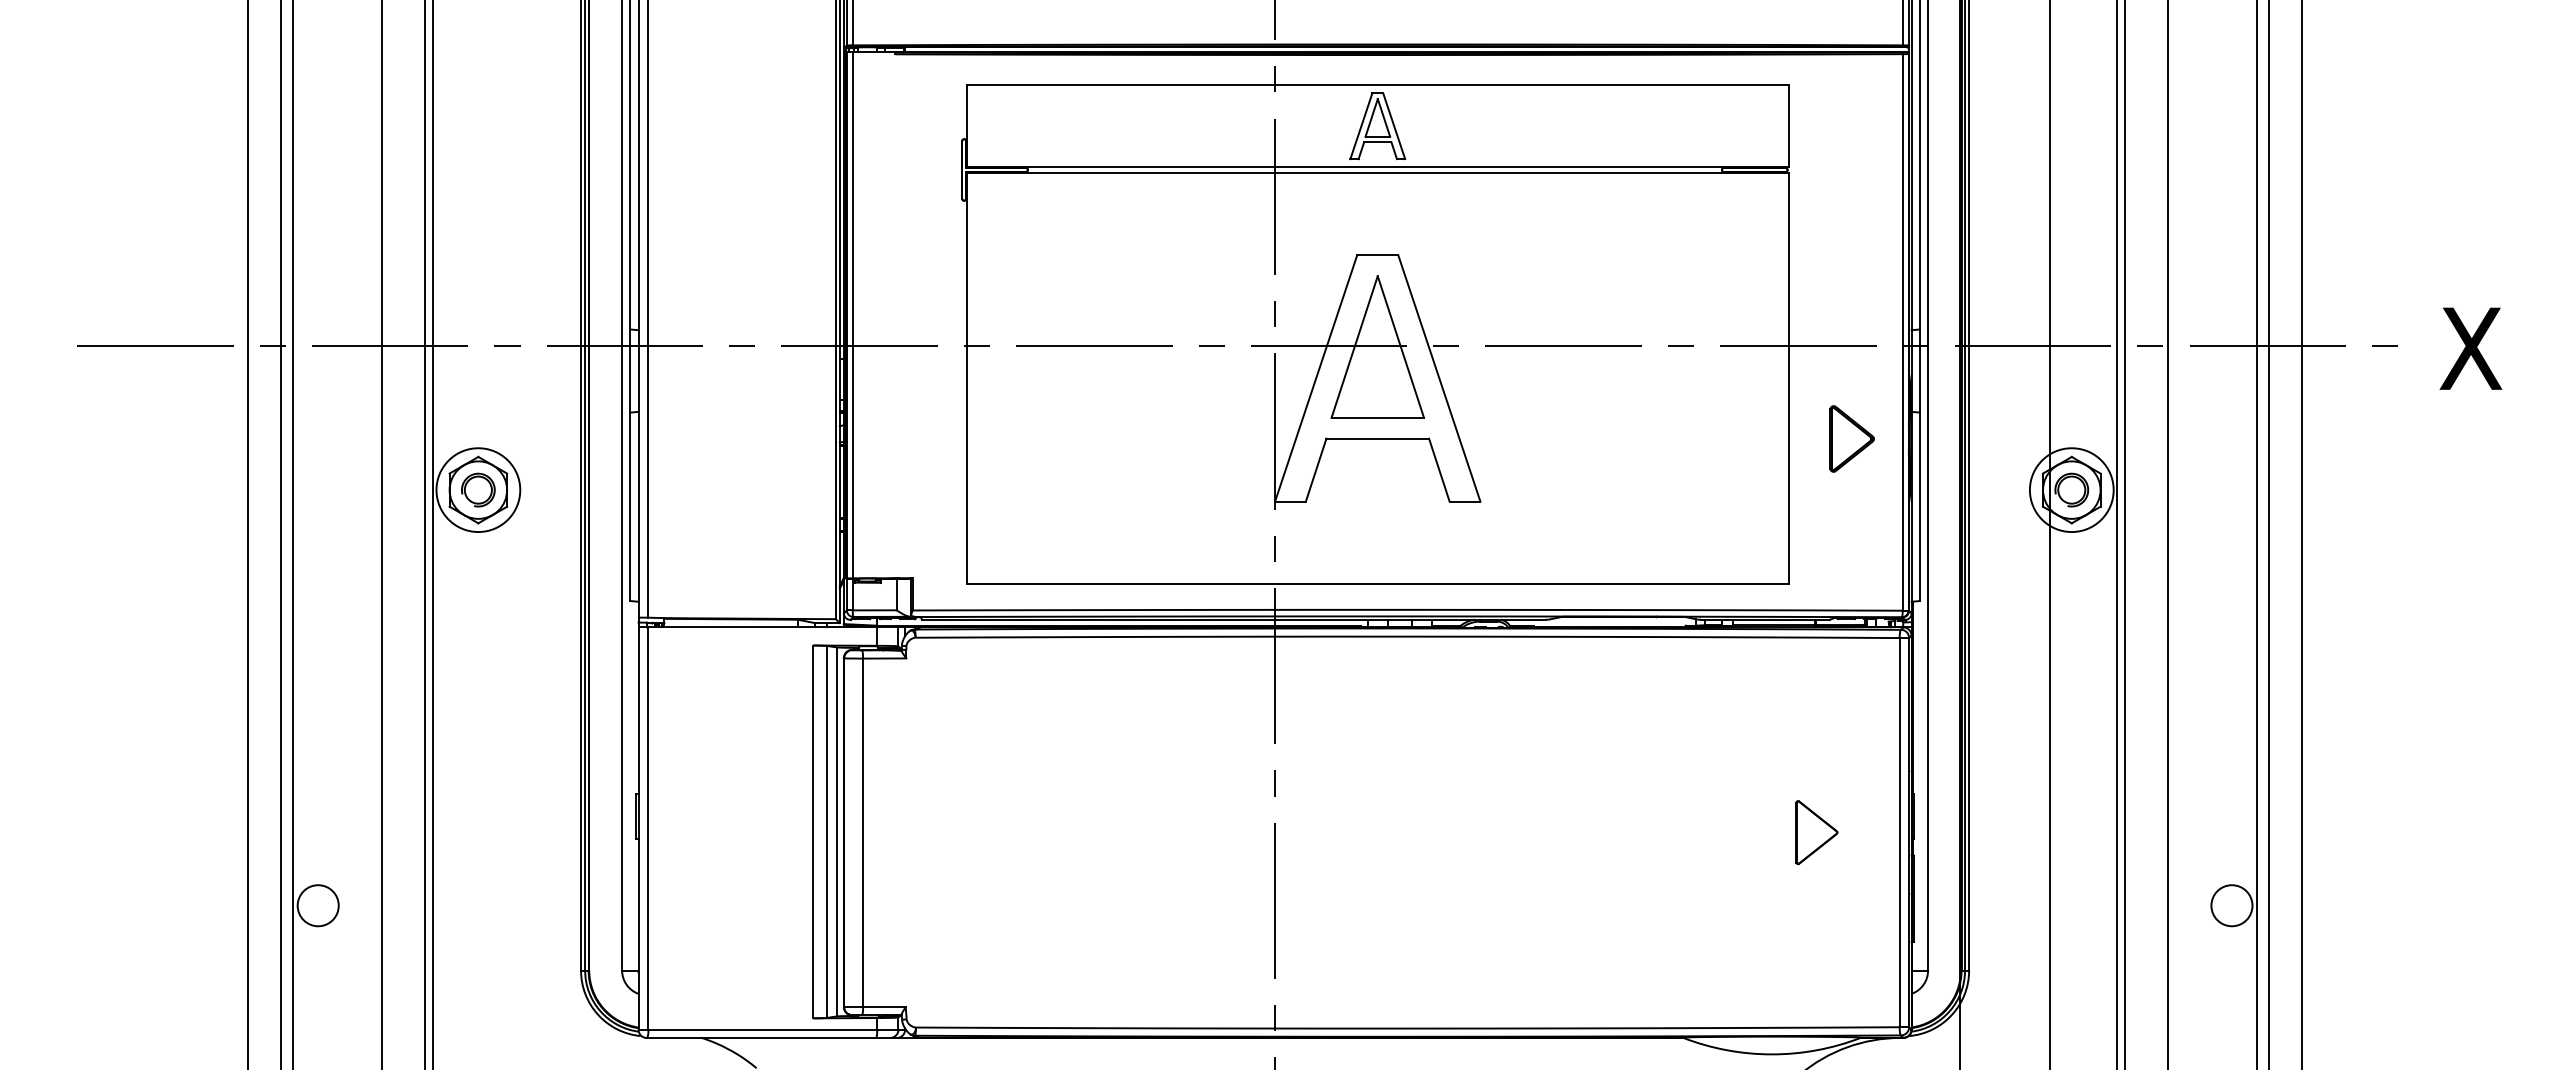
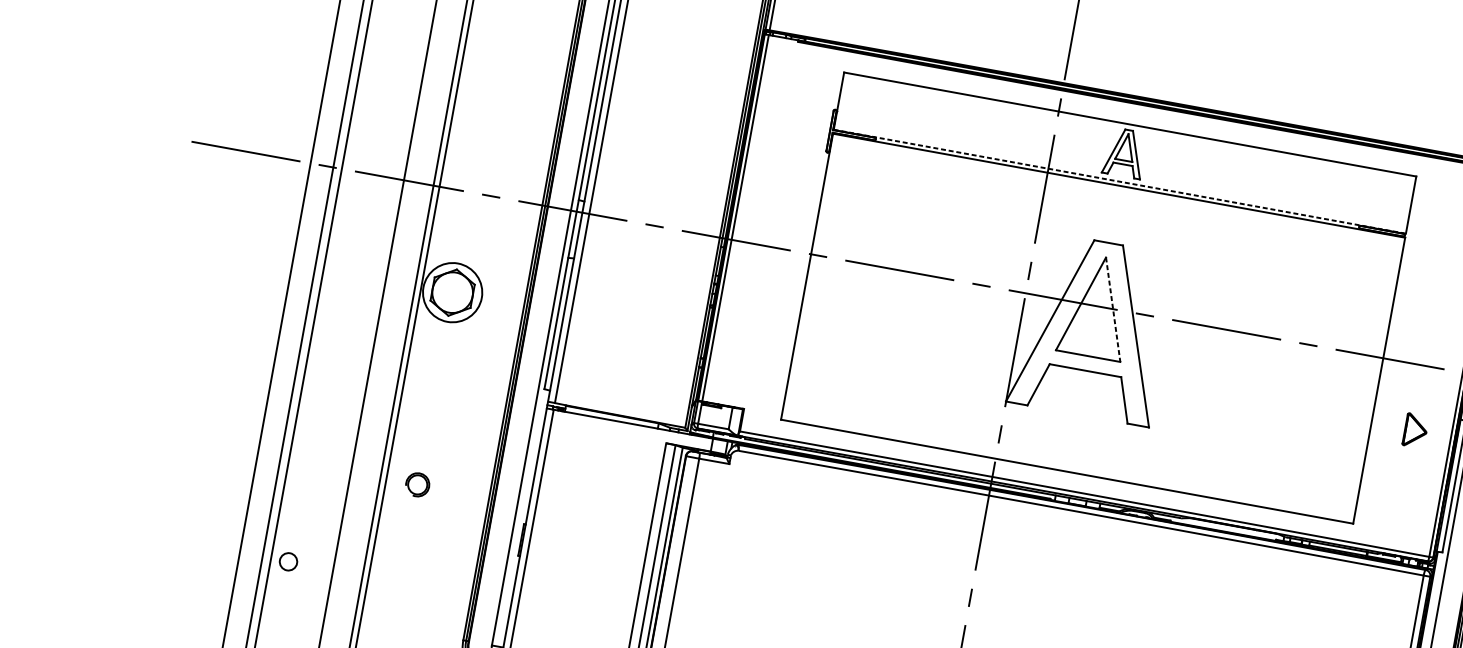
line: (1377, 167) -> (1119, 181), solid -> dashed
line: (1401, 347) -> (1113, 310), solid -> dashed
part: (1851, 438) -> (1415, 430), size x0.7
part: (478, 489) -> (417, 484), moved
circle: (317, 905) -> (288, 561), size x0.6

